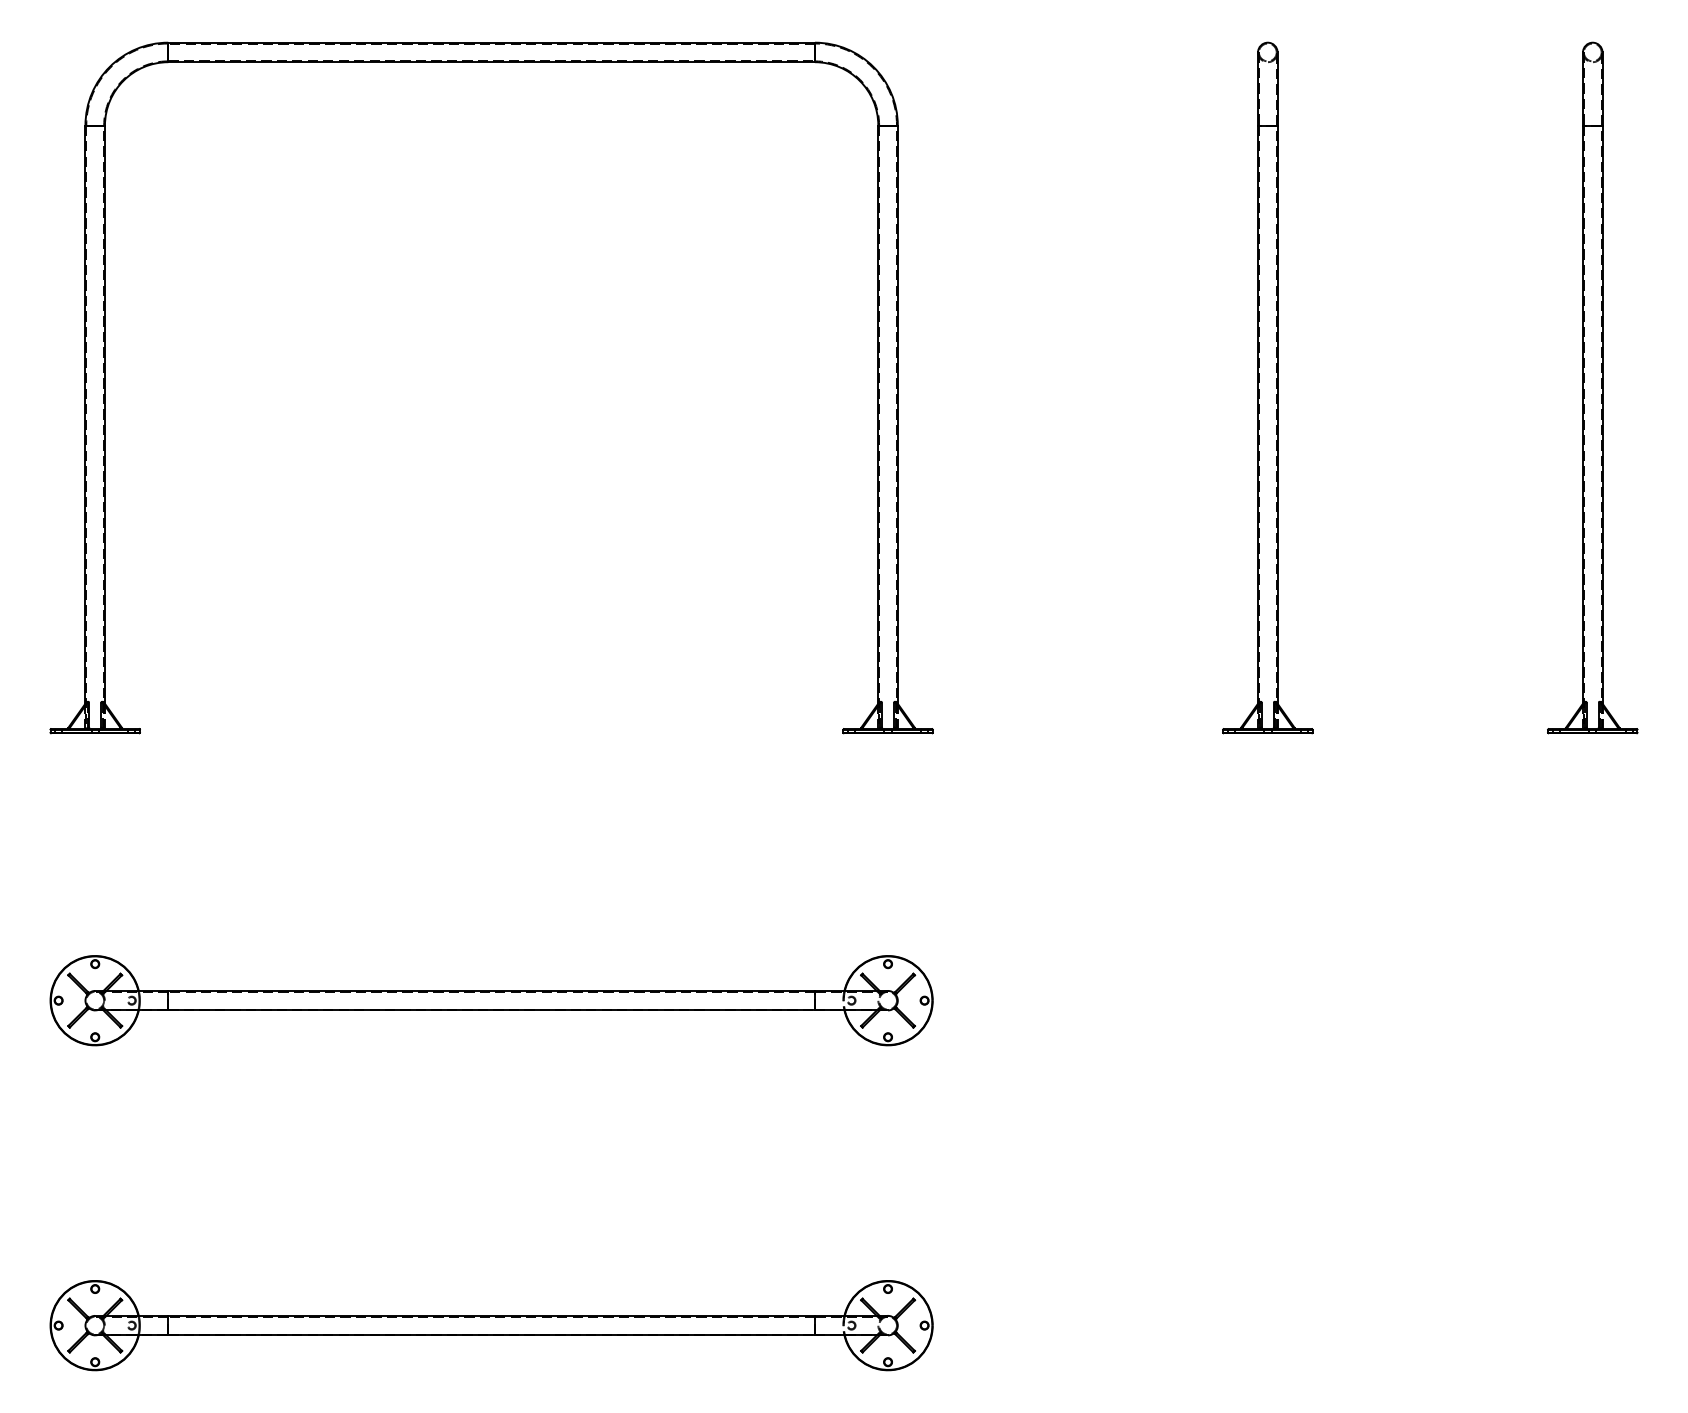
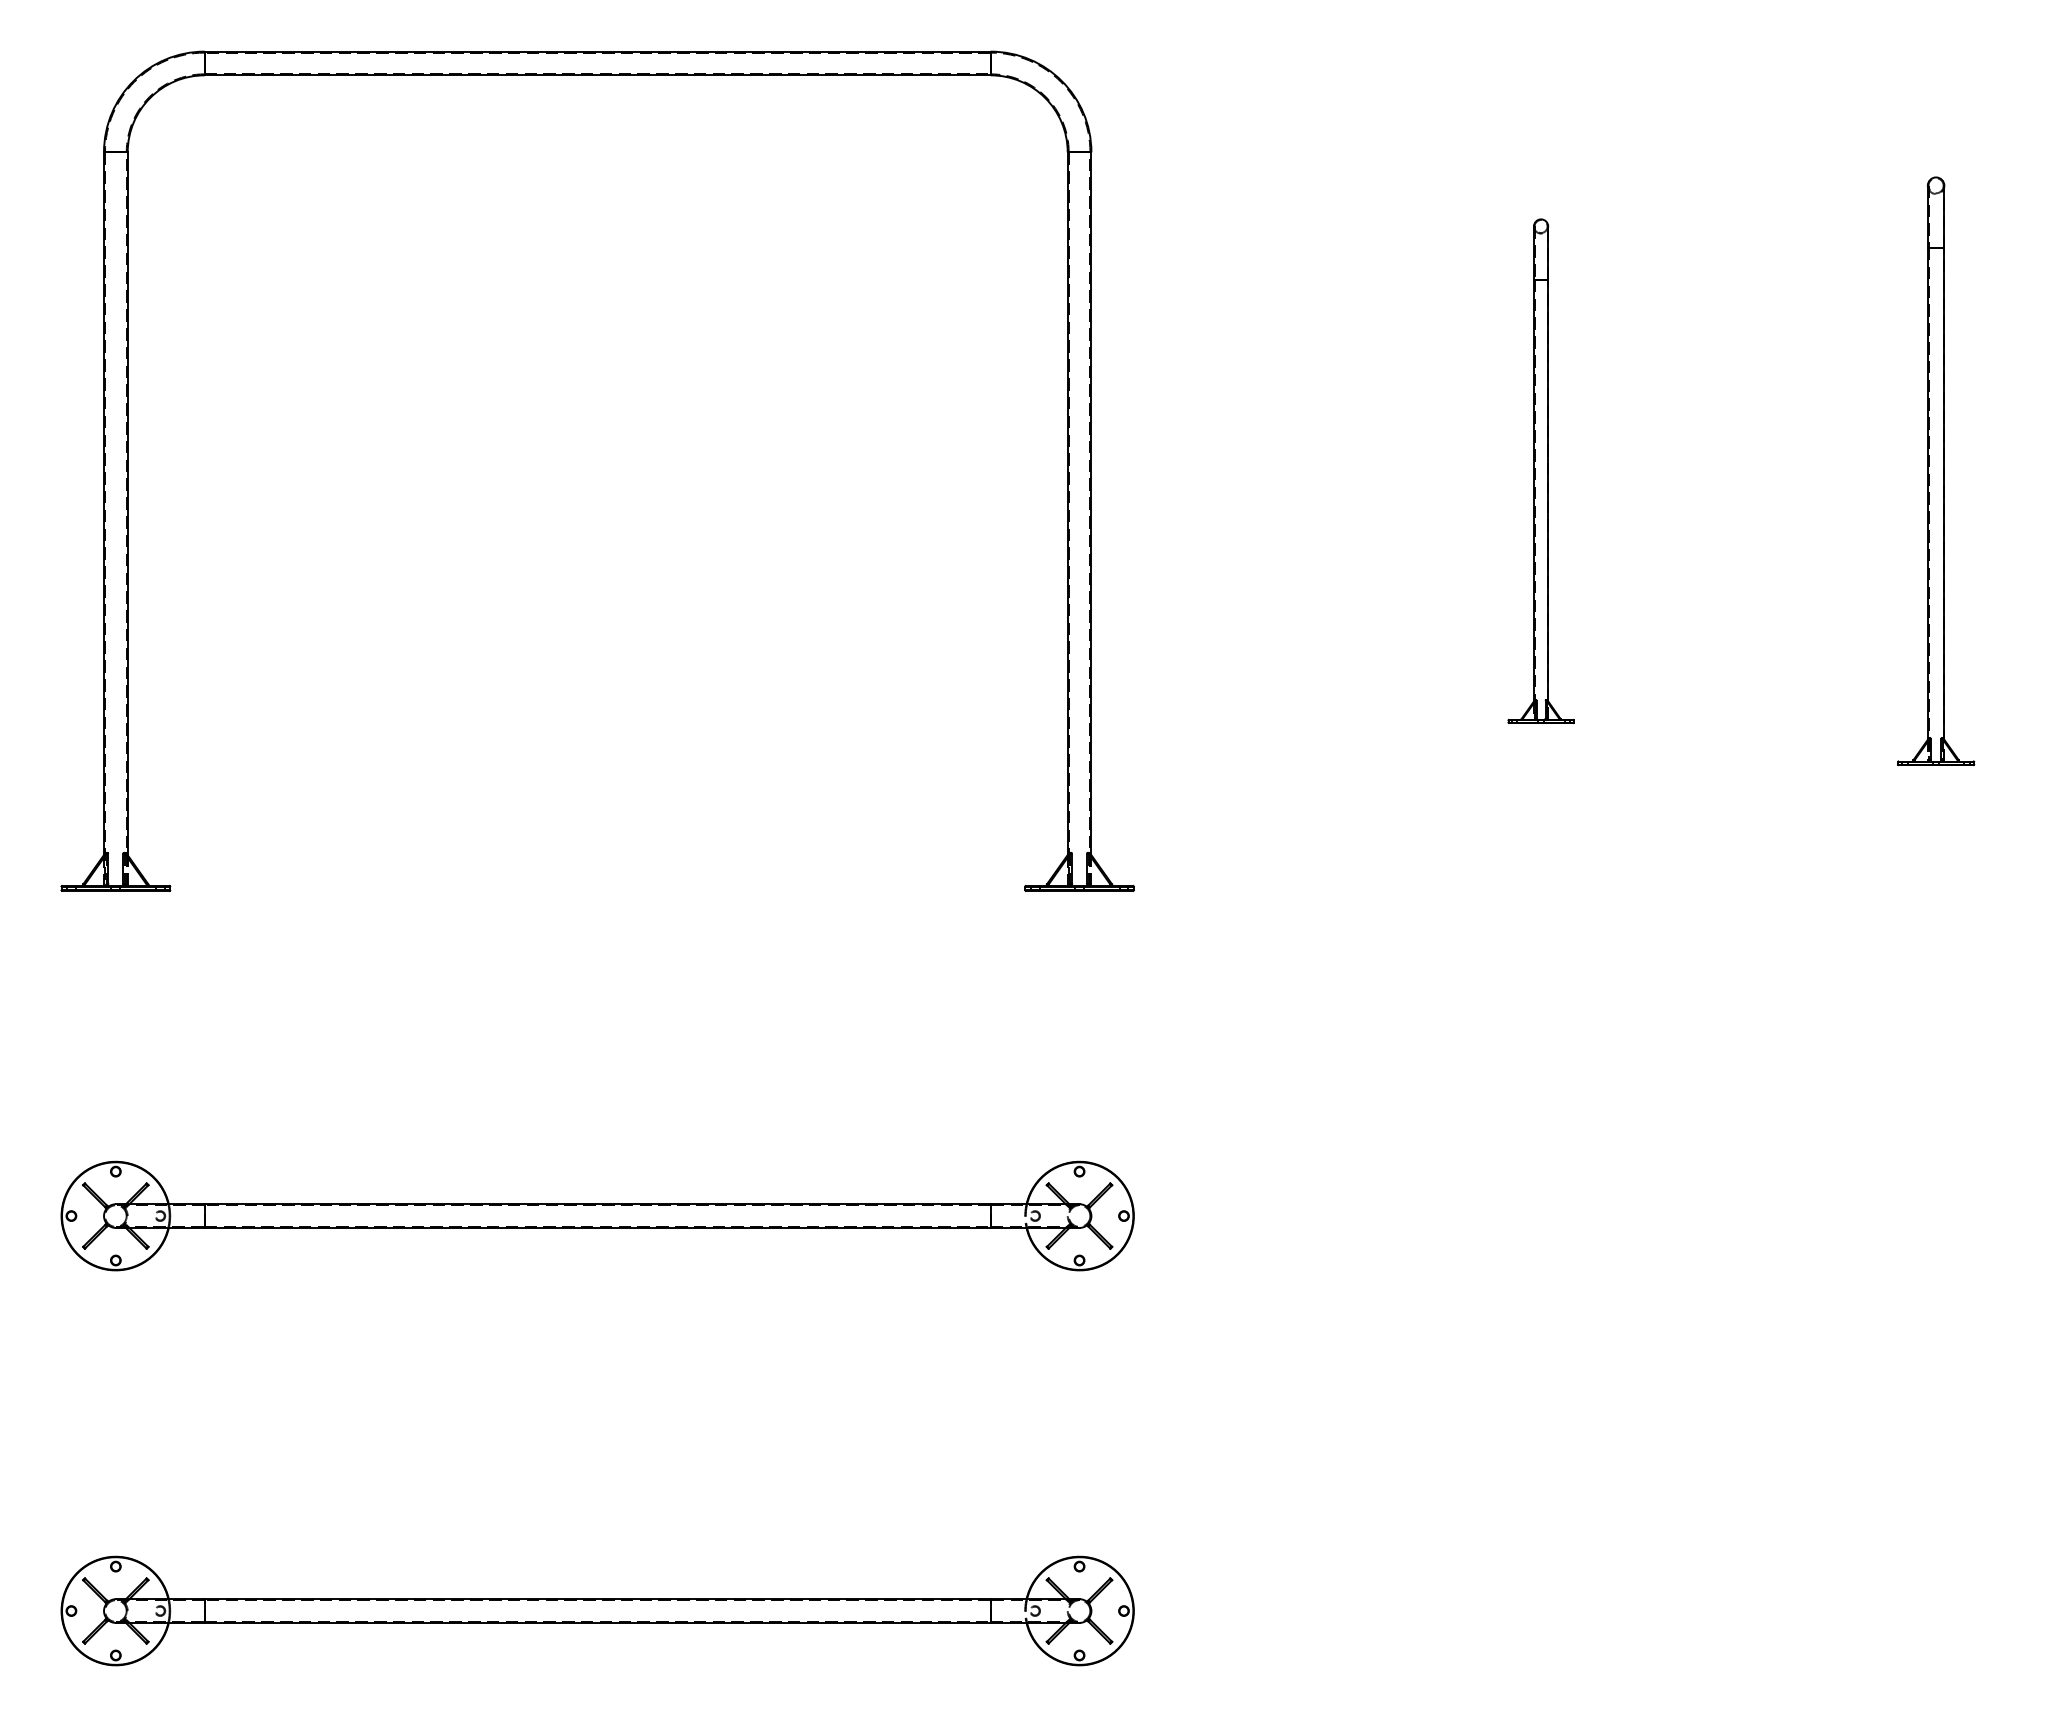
part: (1267, 387) -> (1540, 470), size x0.6
part: (1592, 387) -> (1935, 470), size x0.7

